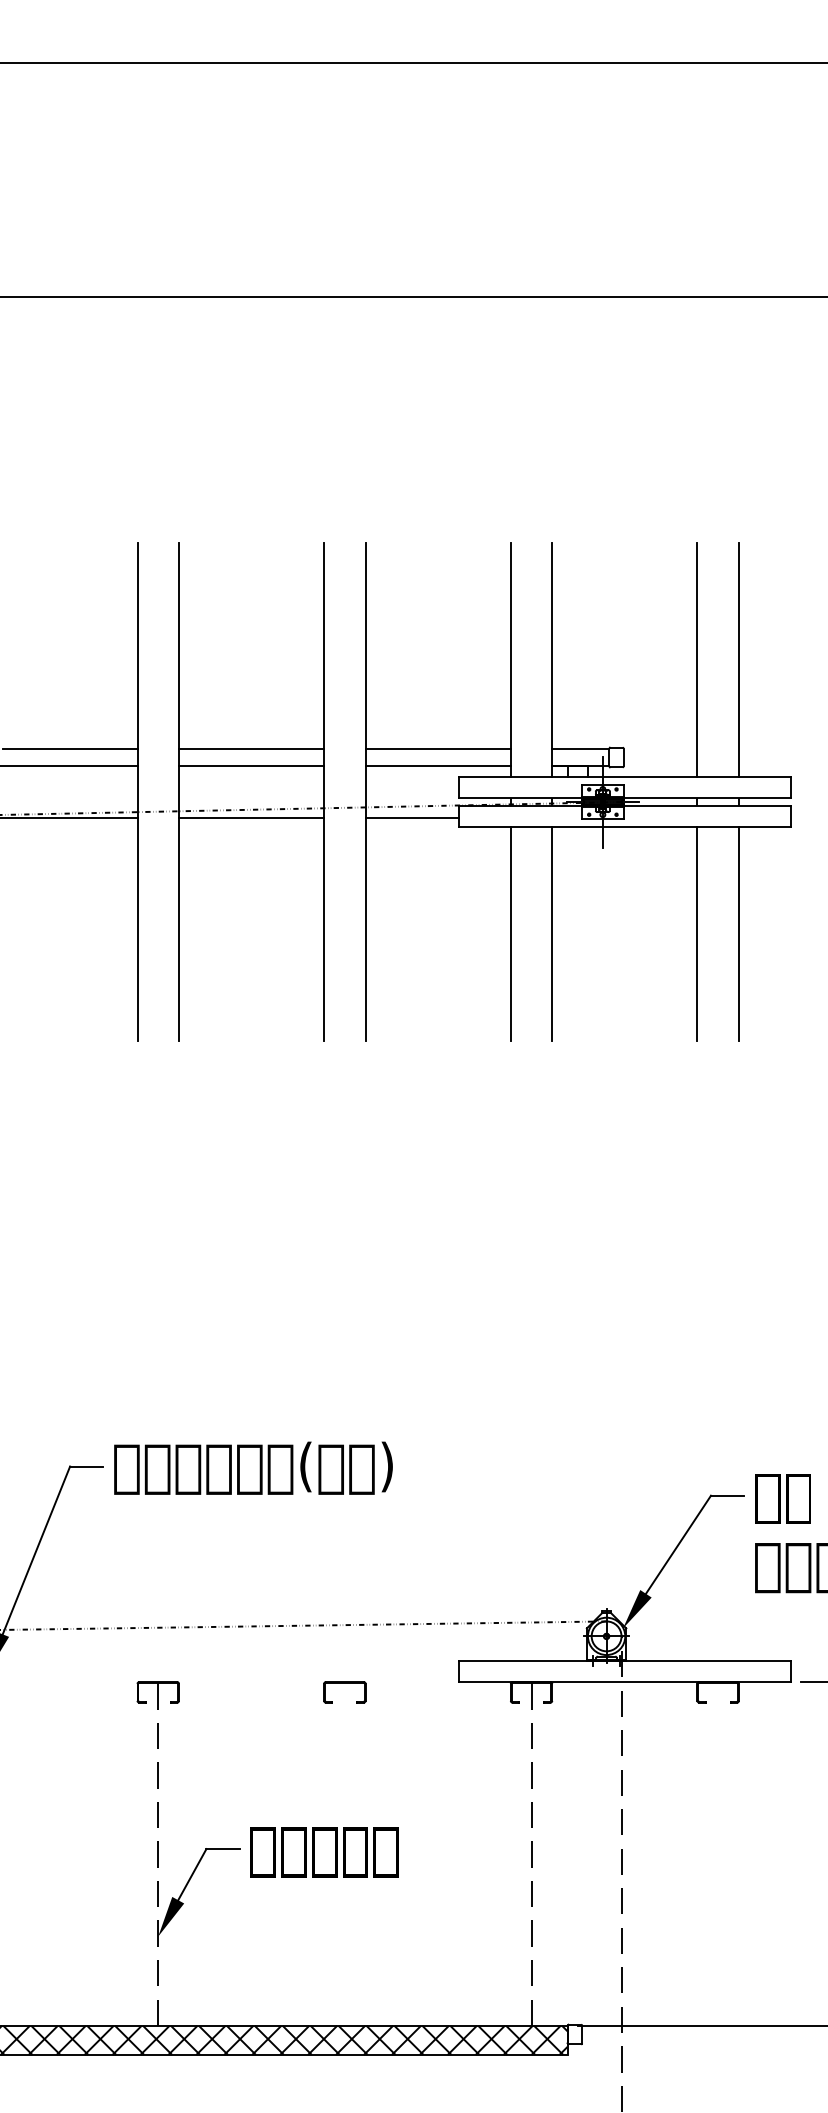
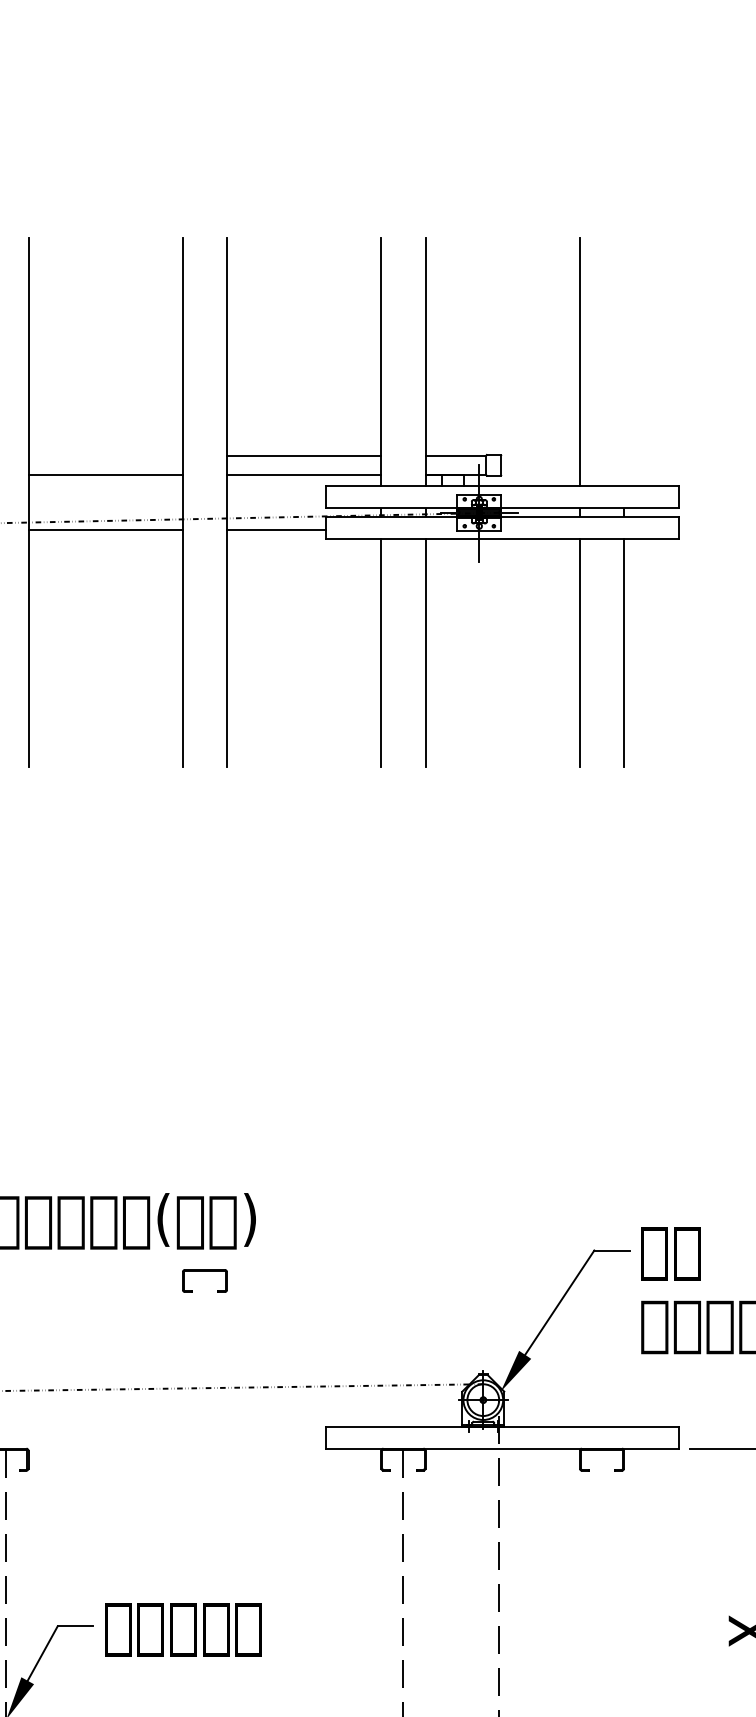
line: (738, 660) -> (623, 362), removed
line: (251, 748) -> (105, 455), removed
part: (344, 1683) -> (204, 1271), moved

